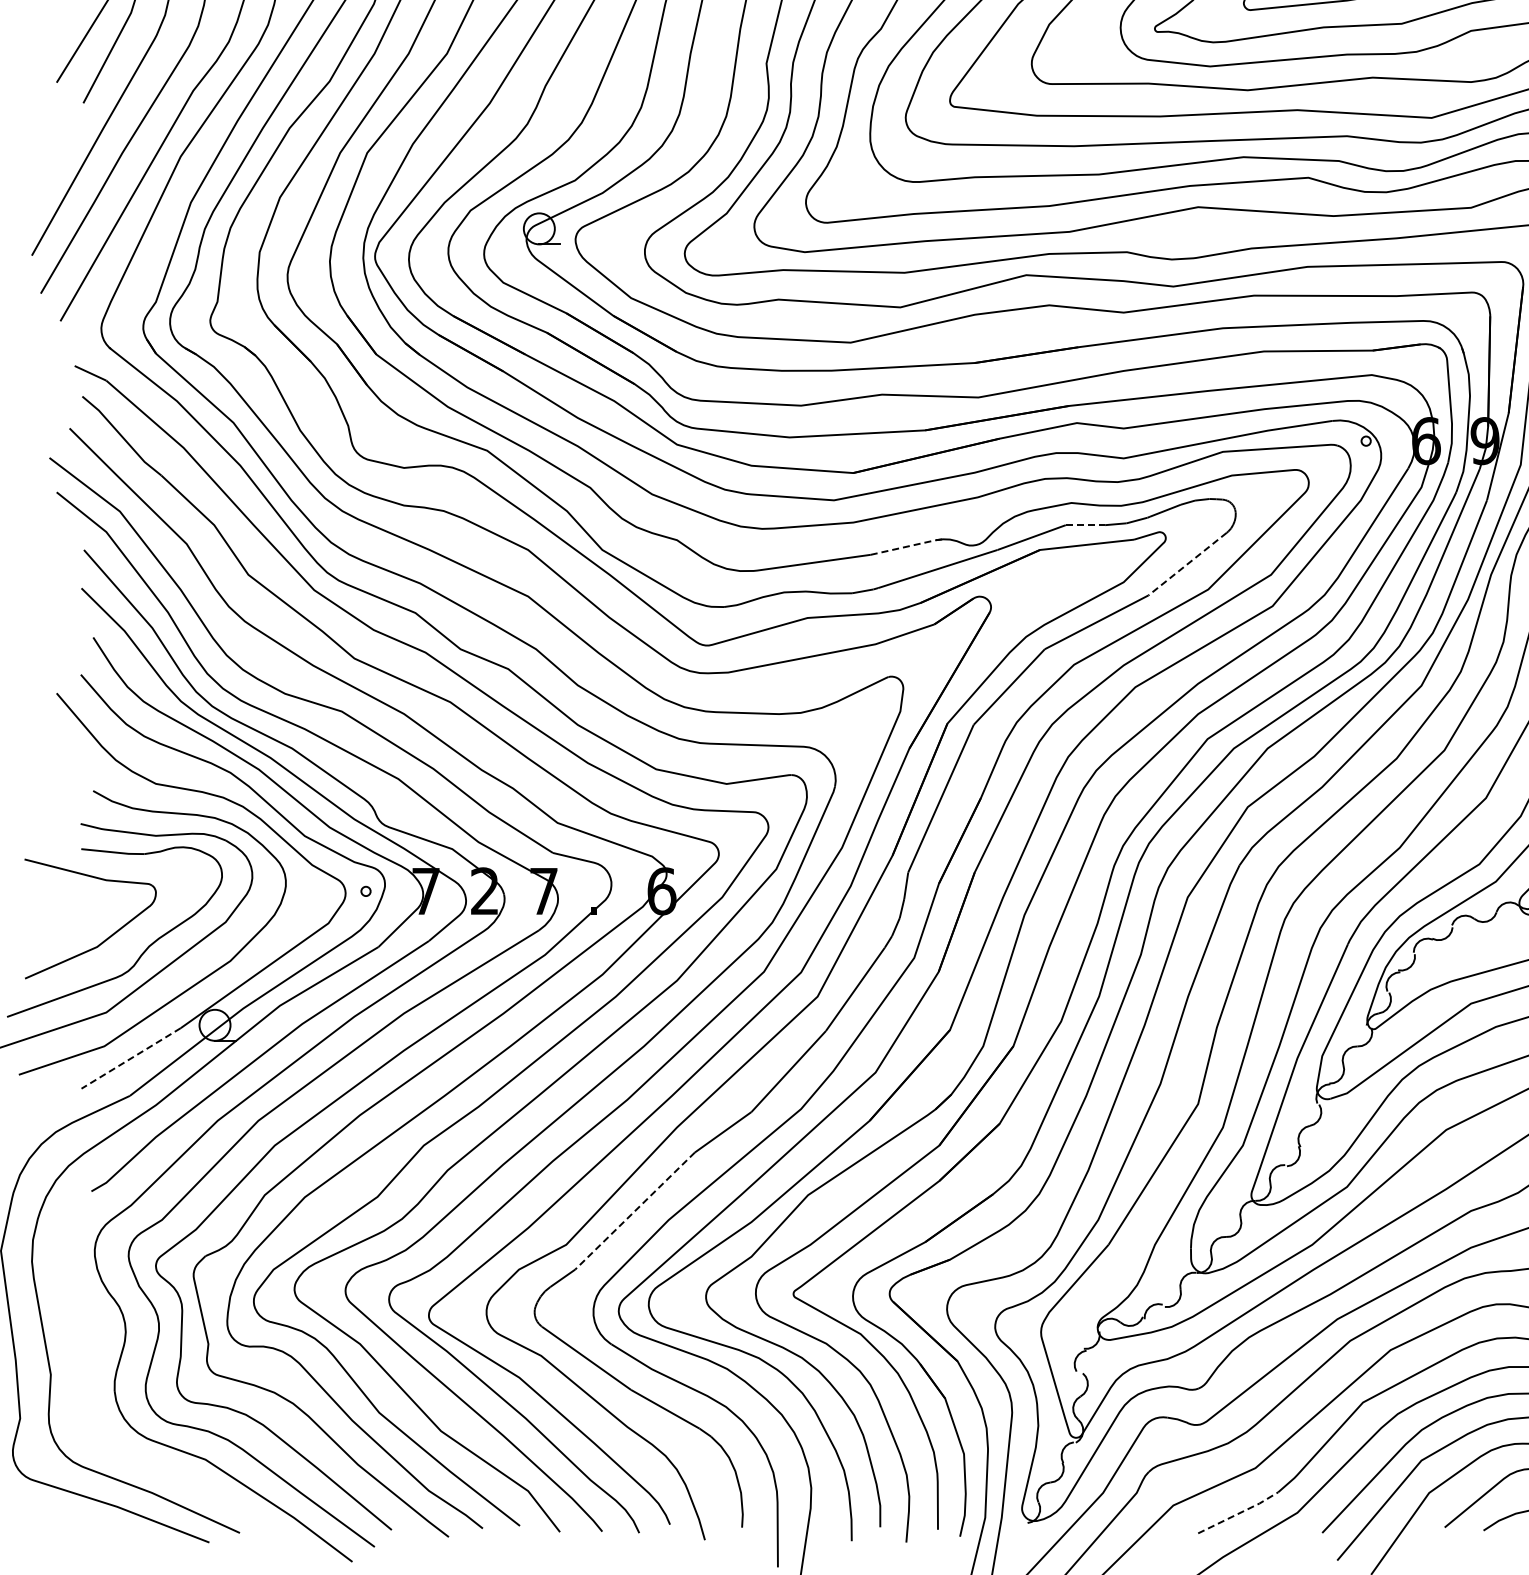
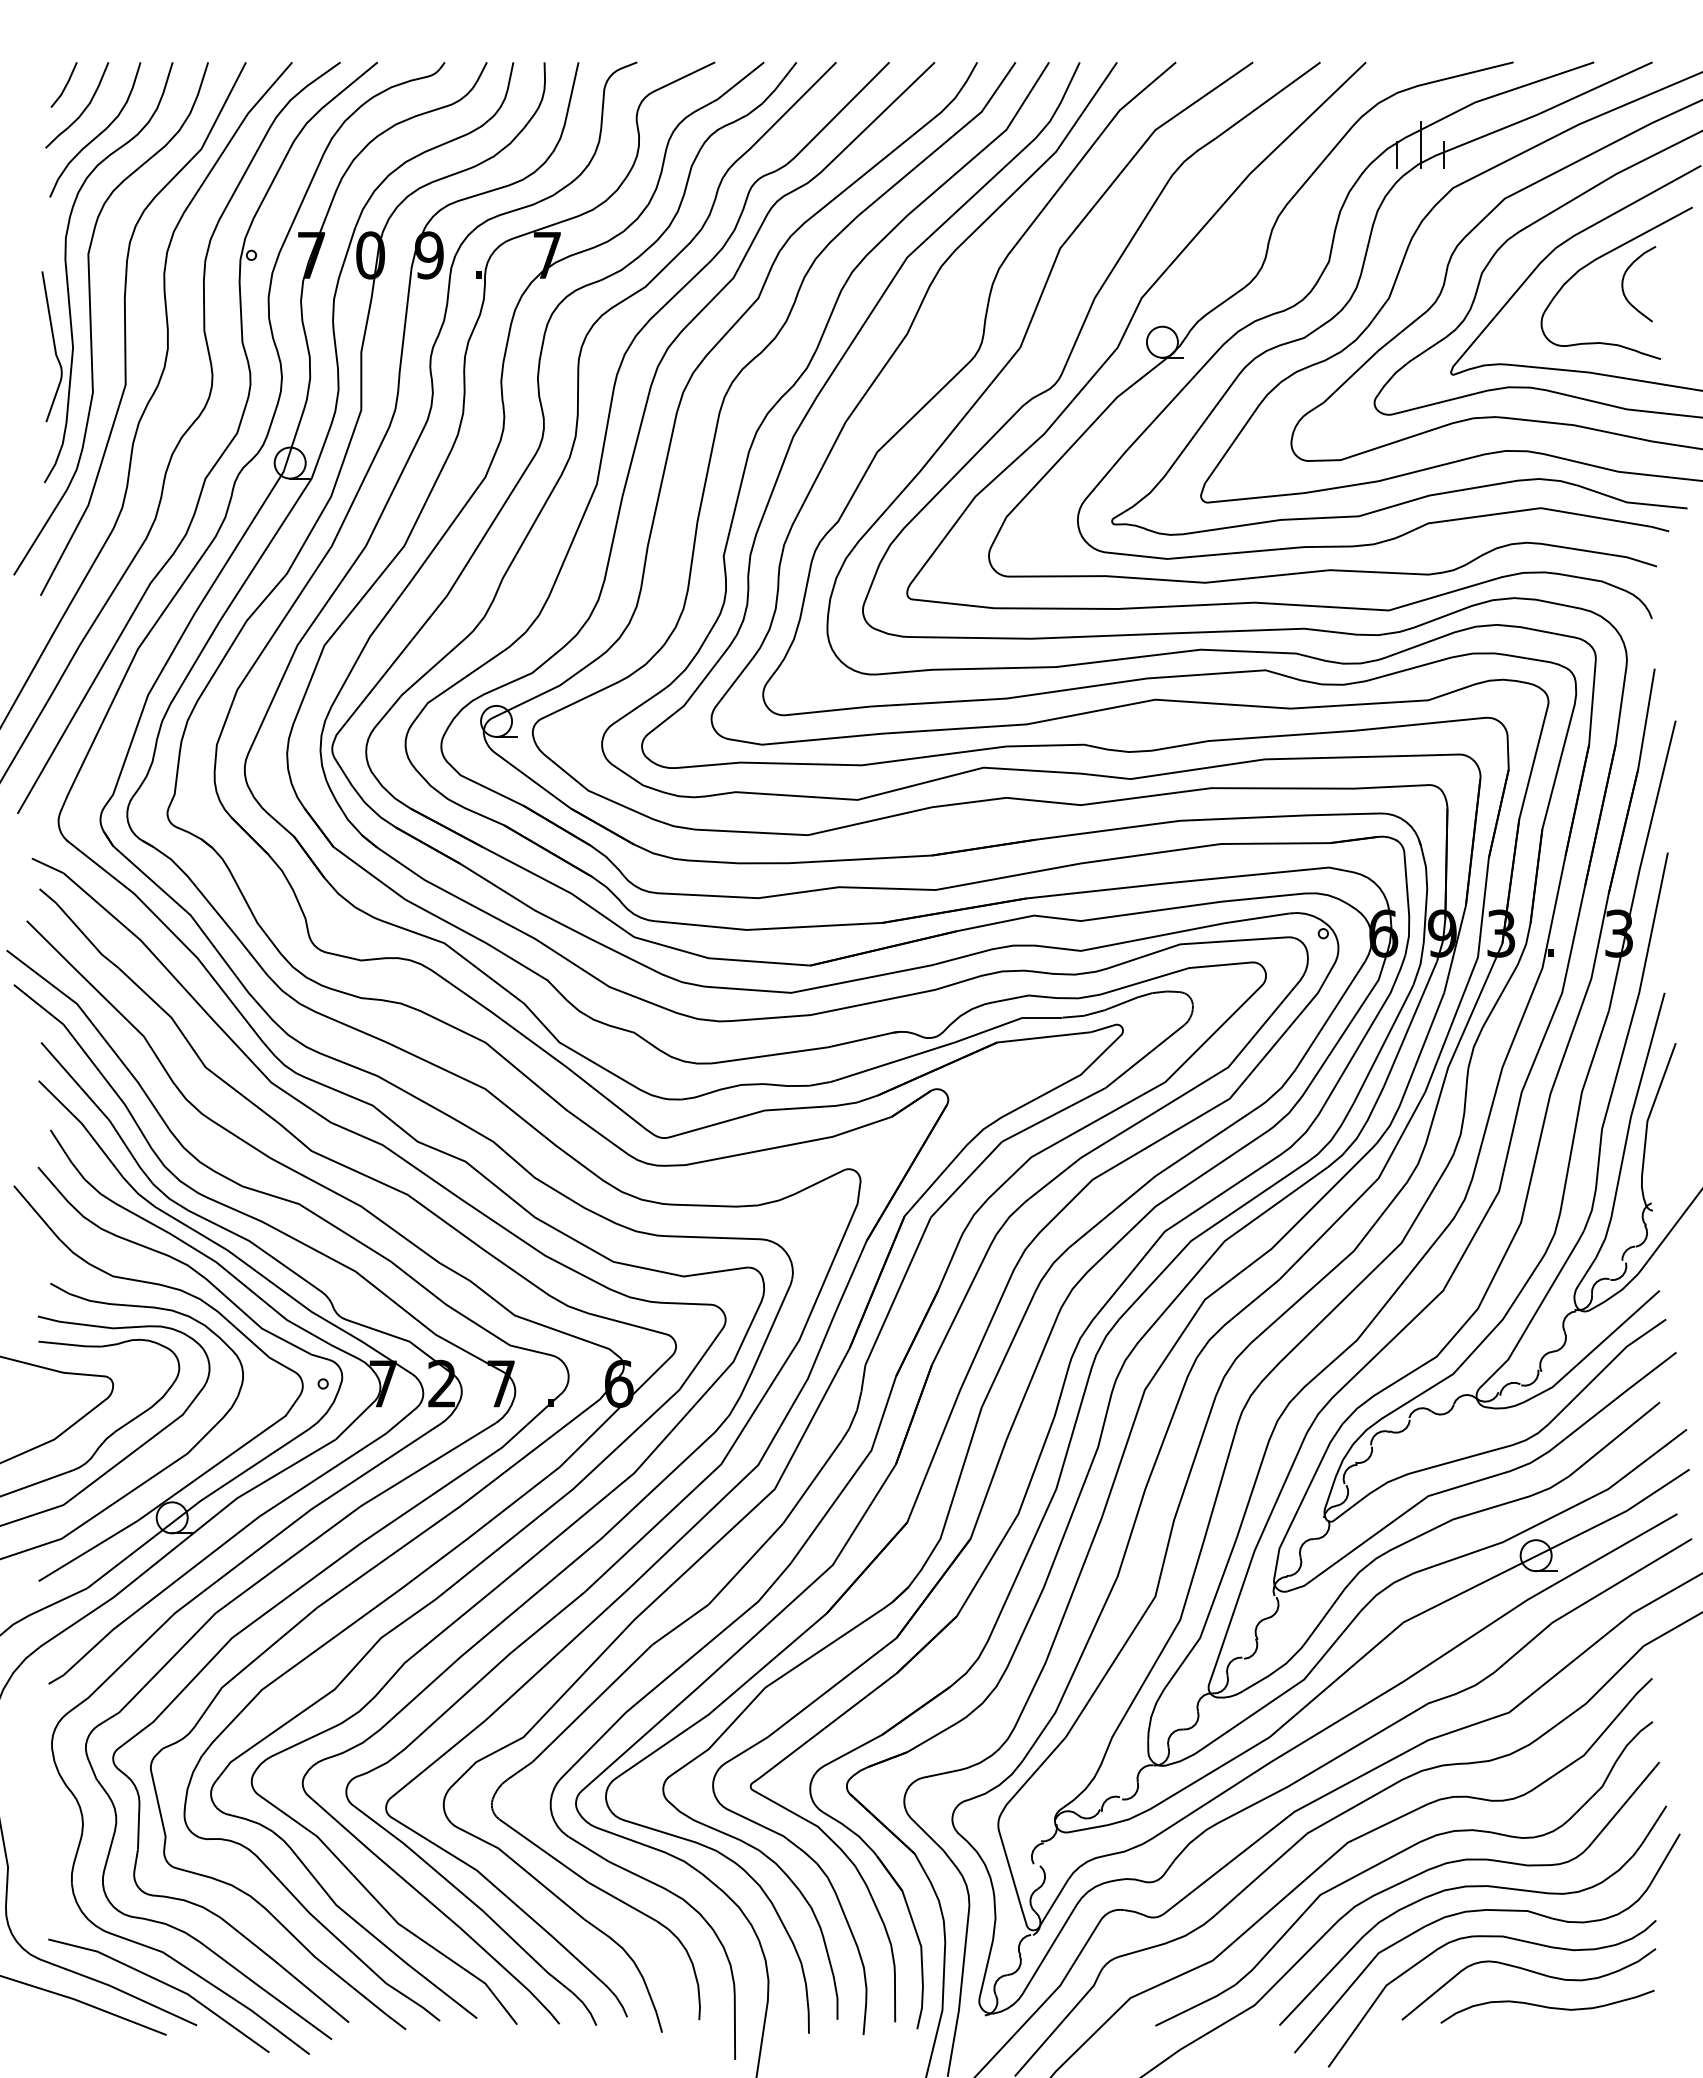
line: (1085, 524) -> (1042, 1017), dashed -> solid
line: (907, 546) -> (864, 1039), dashed -> solid
line: (1187, 563) -> (1144, 1056), dashed -> solid
line: (130, 1058) -> (87, 1551), dashed -> solid
line: (635, 1210) -> (592, 1703), dashed -> solid
line: (207, 1491) -> (164, 1984), added
line: (1239, 1512) -> (1196, 2005), dashed -> solid

